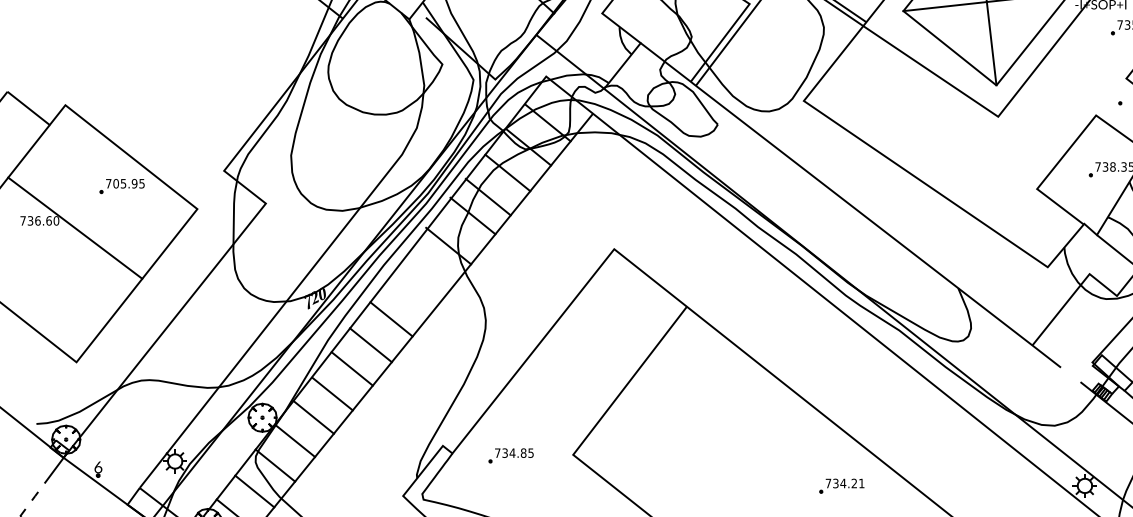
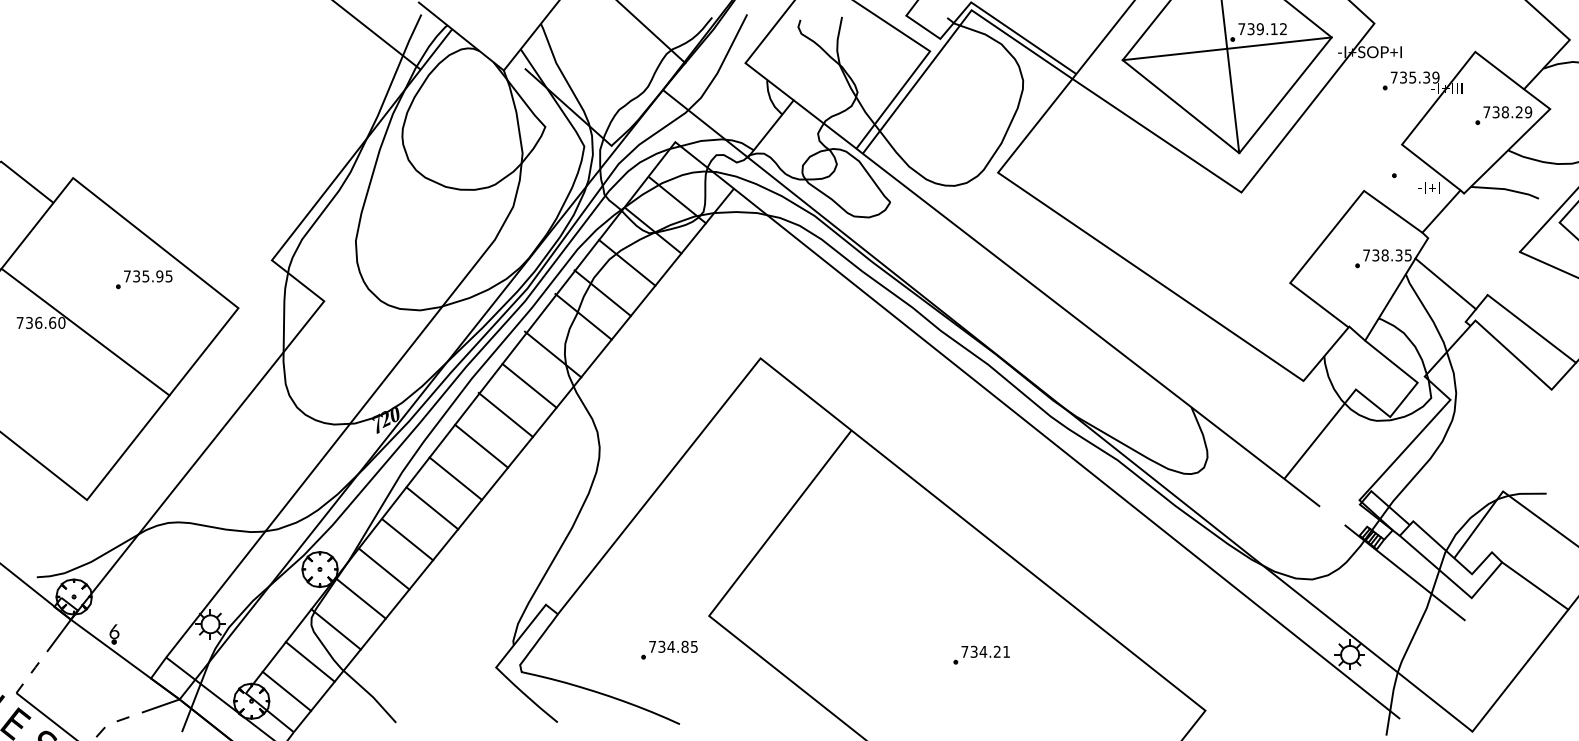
text: (116, 183) -> (136, 276), 705.95 -> 735.95
line: (429, 270) -> (529, 385), added
line: (410, 293) -> (505, 414), added
part: (511, 455) -> (669, 649), moved
part: (841, 485) -> (981, 654), moved

